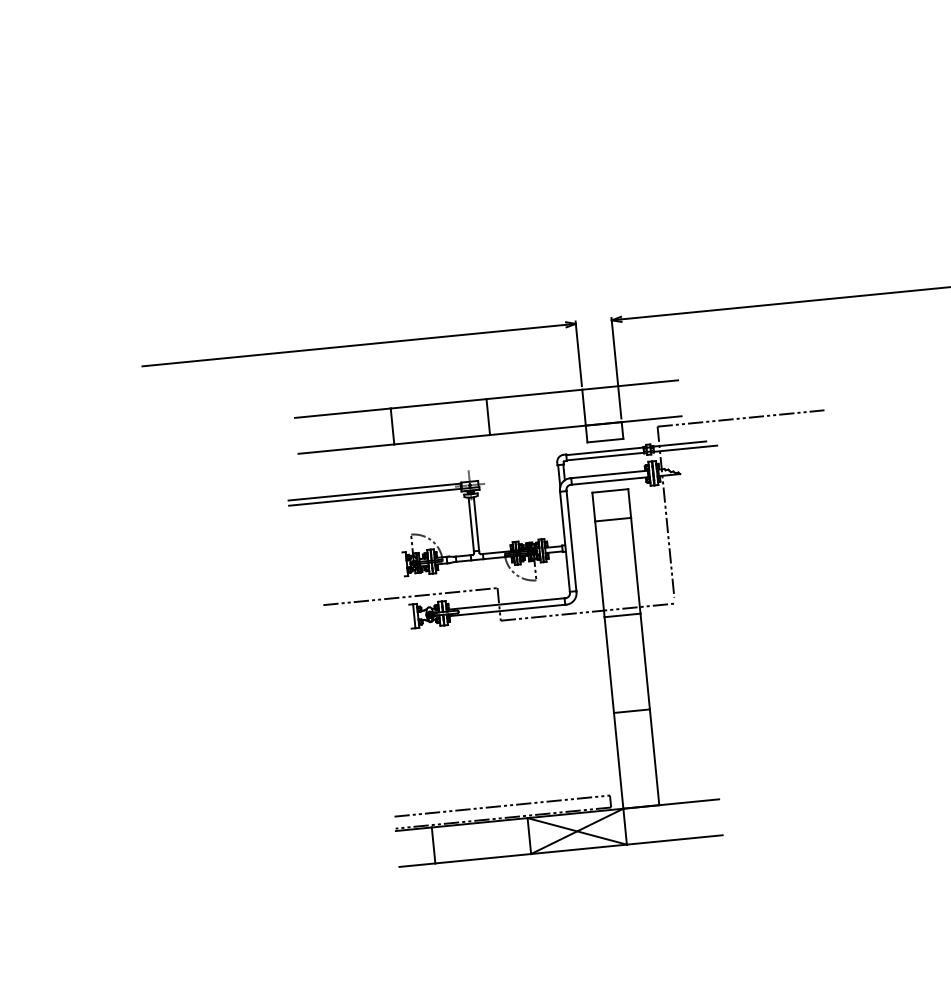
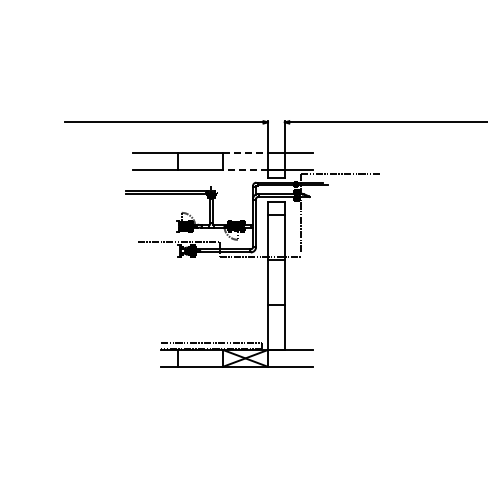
line: (536, 394) -> (246, 153), solid -> dashed
line: (538, 431) -> (245, 170), solid -> dashed

